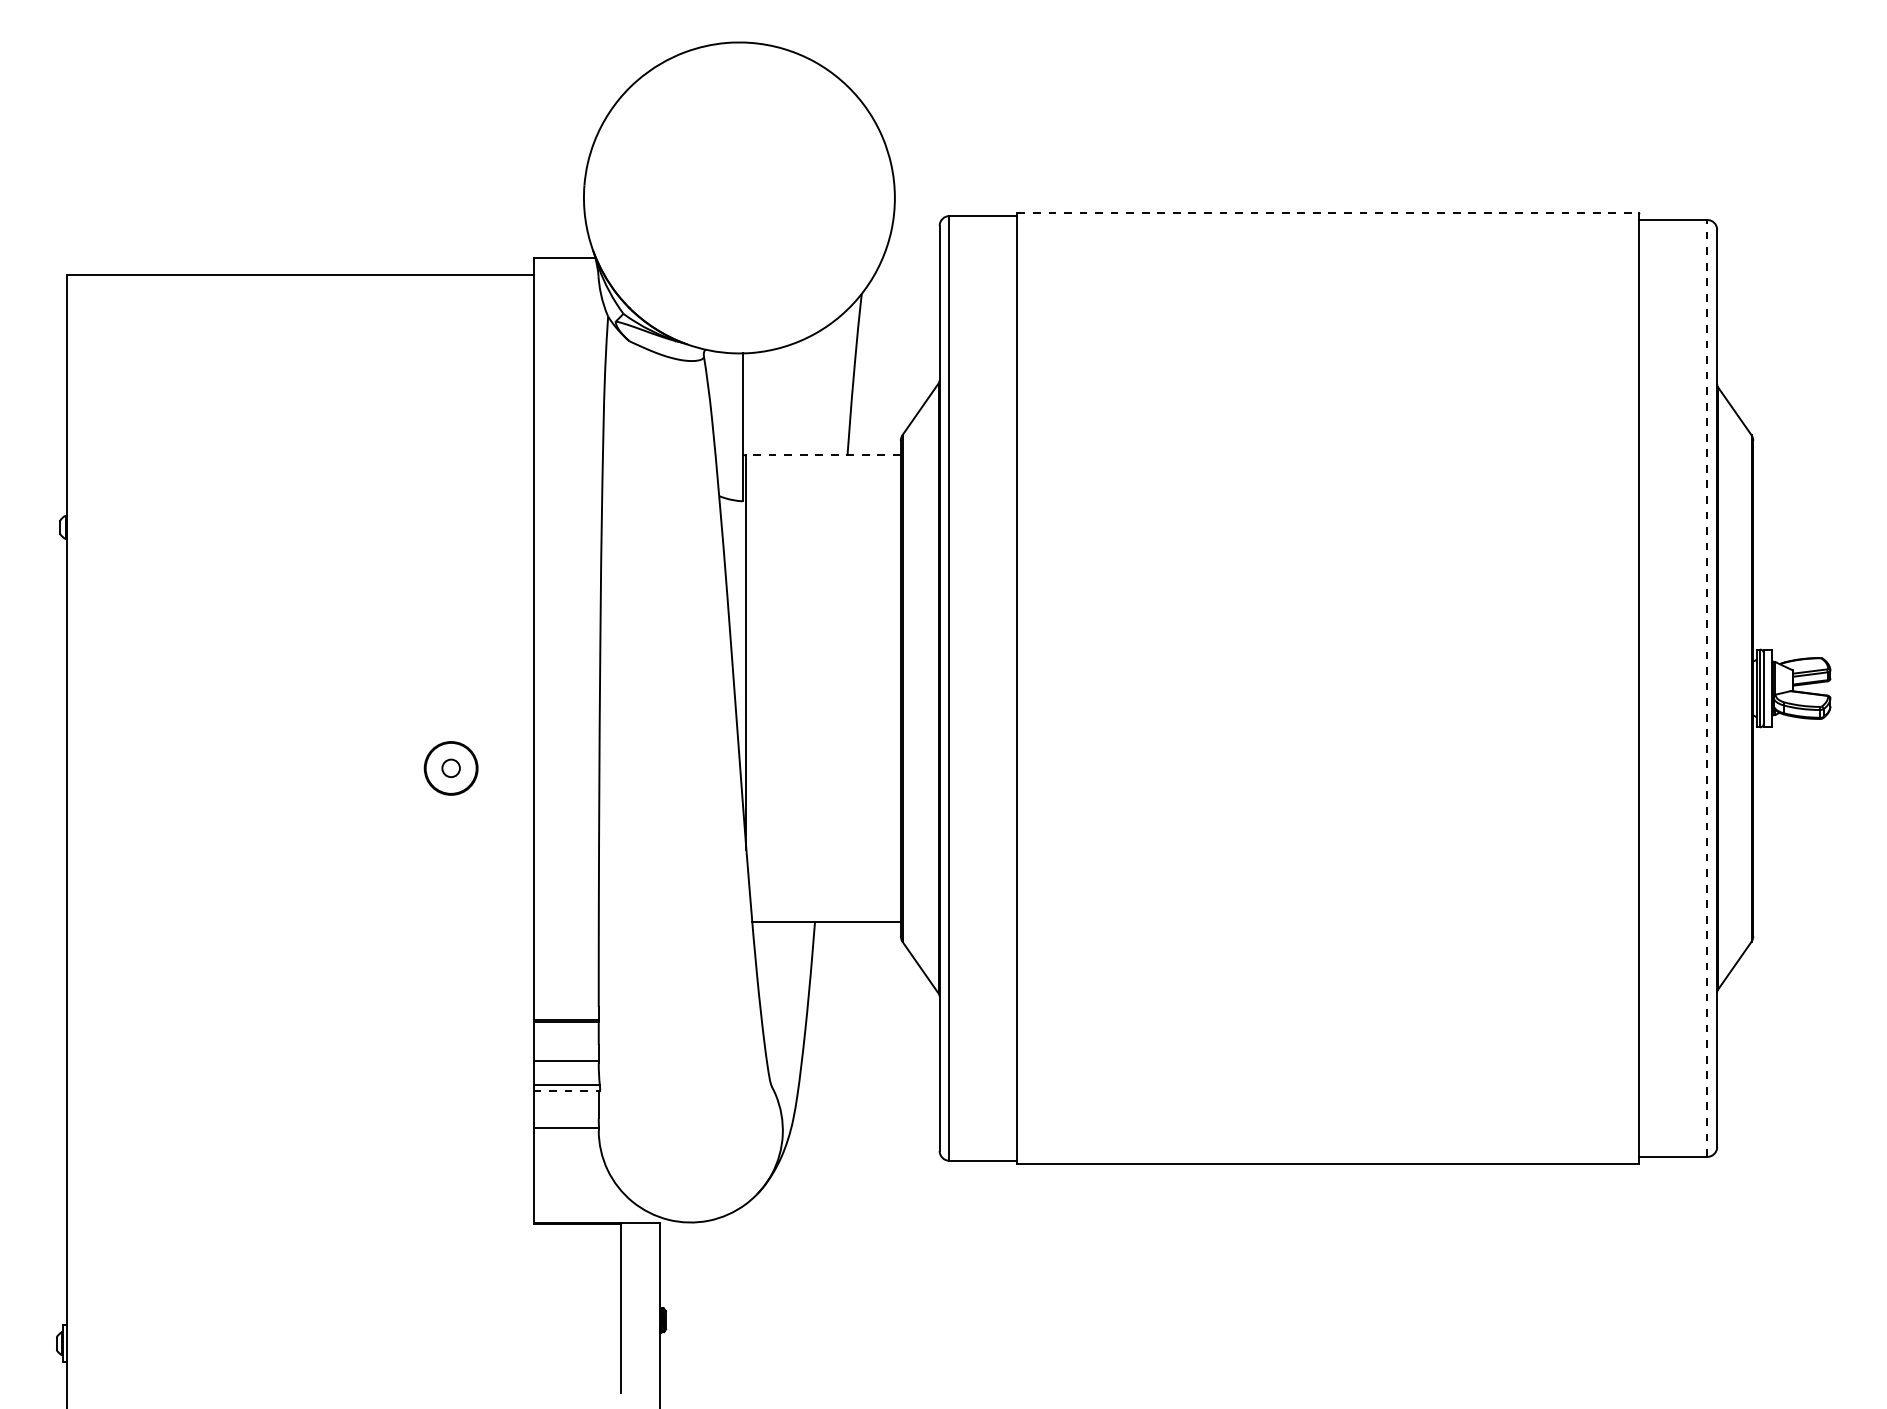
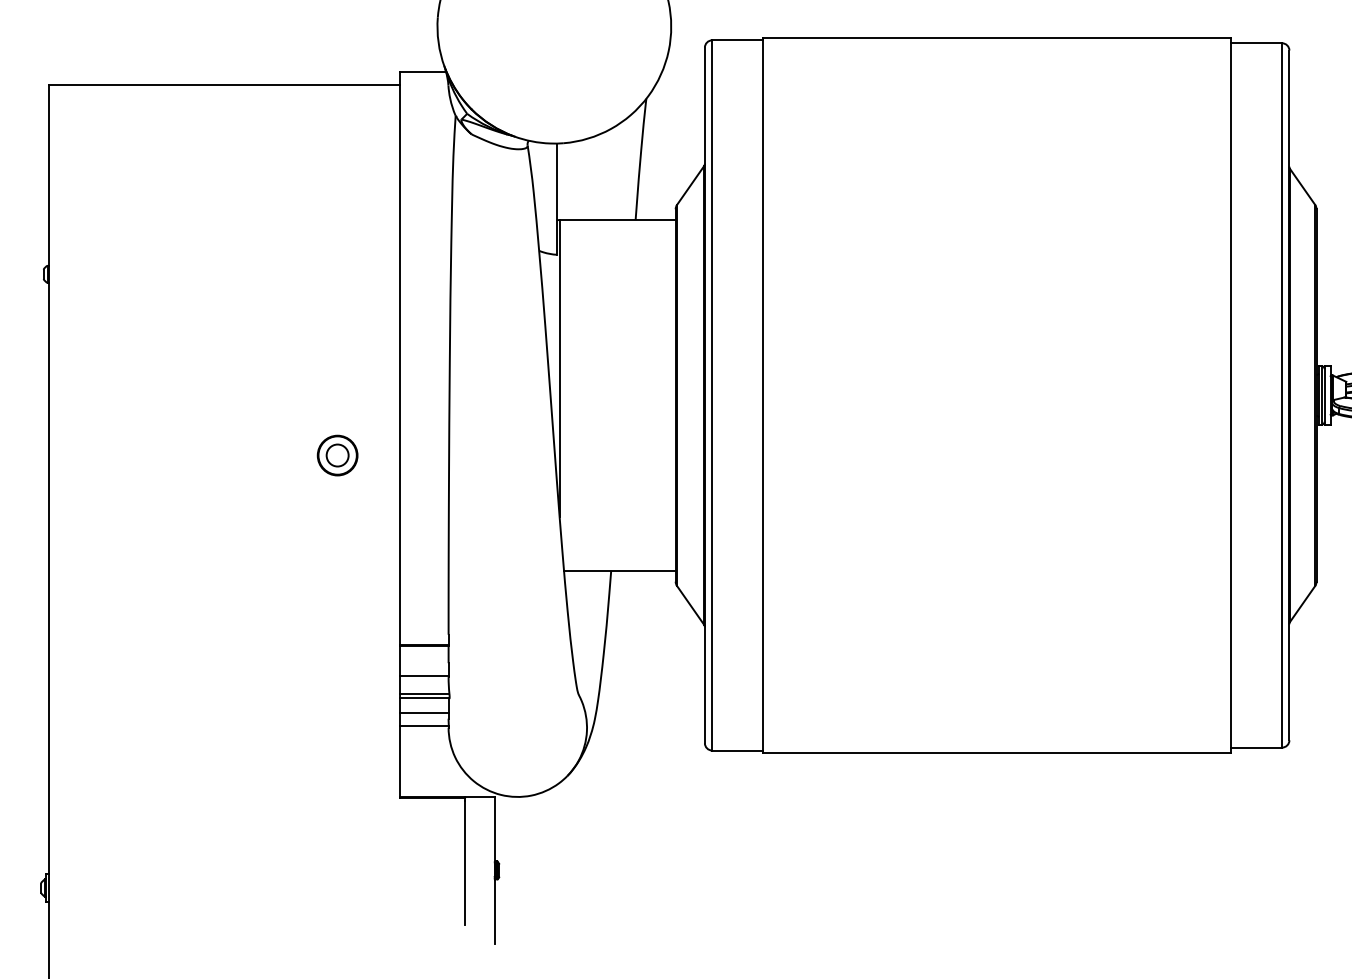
line: (1328, 212) -> (997, 37), dashed -> solid
line: (823, 455) -> (617, 220), dashed -> solid
line: (1707, 687) -> (1282, 394), dashed -> solid
circle: (450, 768) -> (337, 455), size x1.67
line: (567, 1091) -> (425, 698), dashed -> solid
line: (565, 1110) -> (423, 712), added

